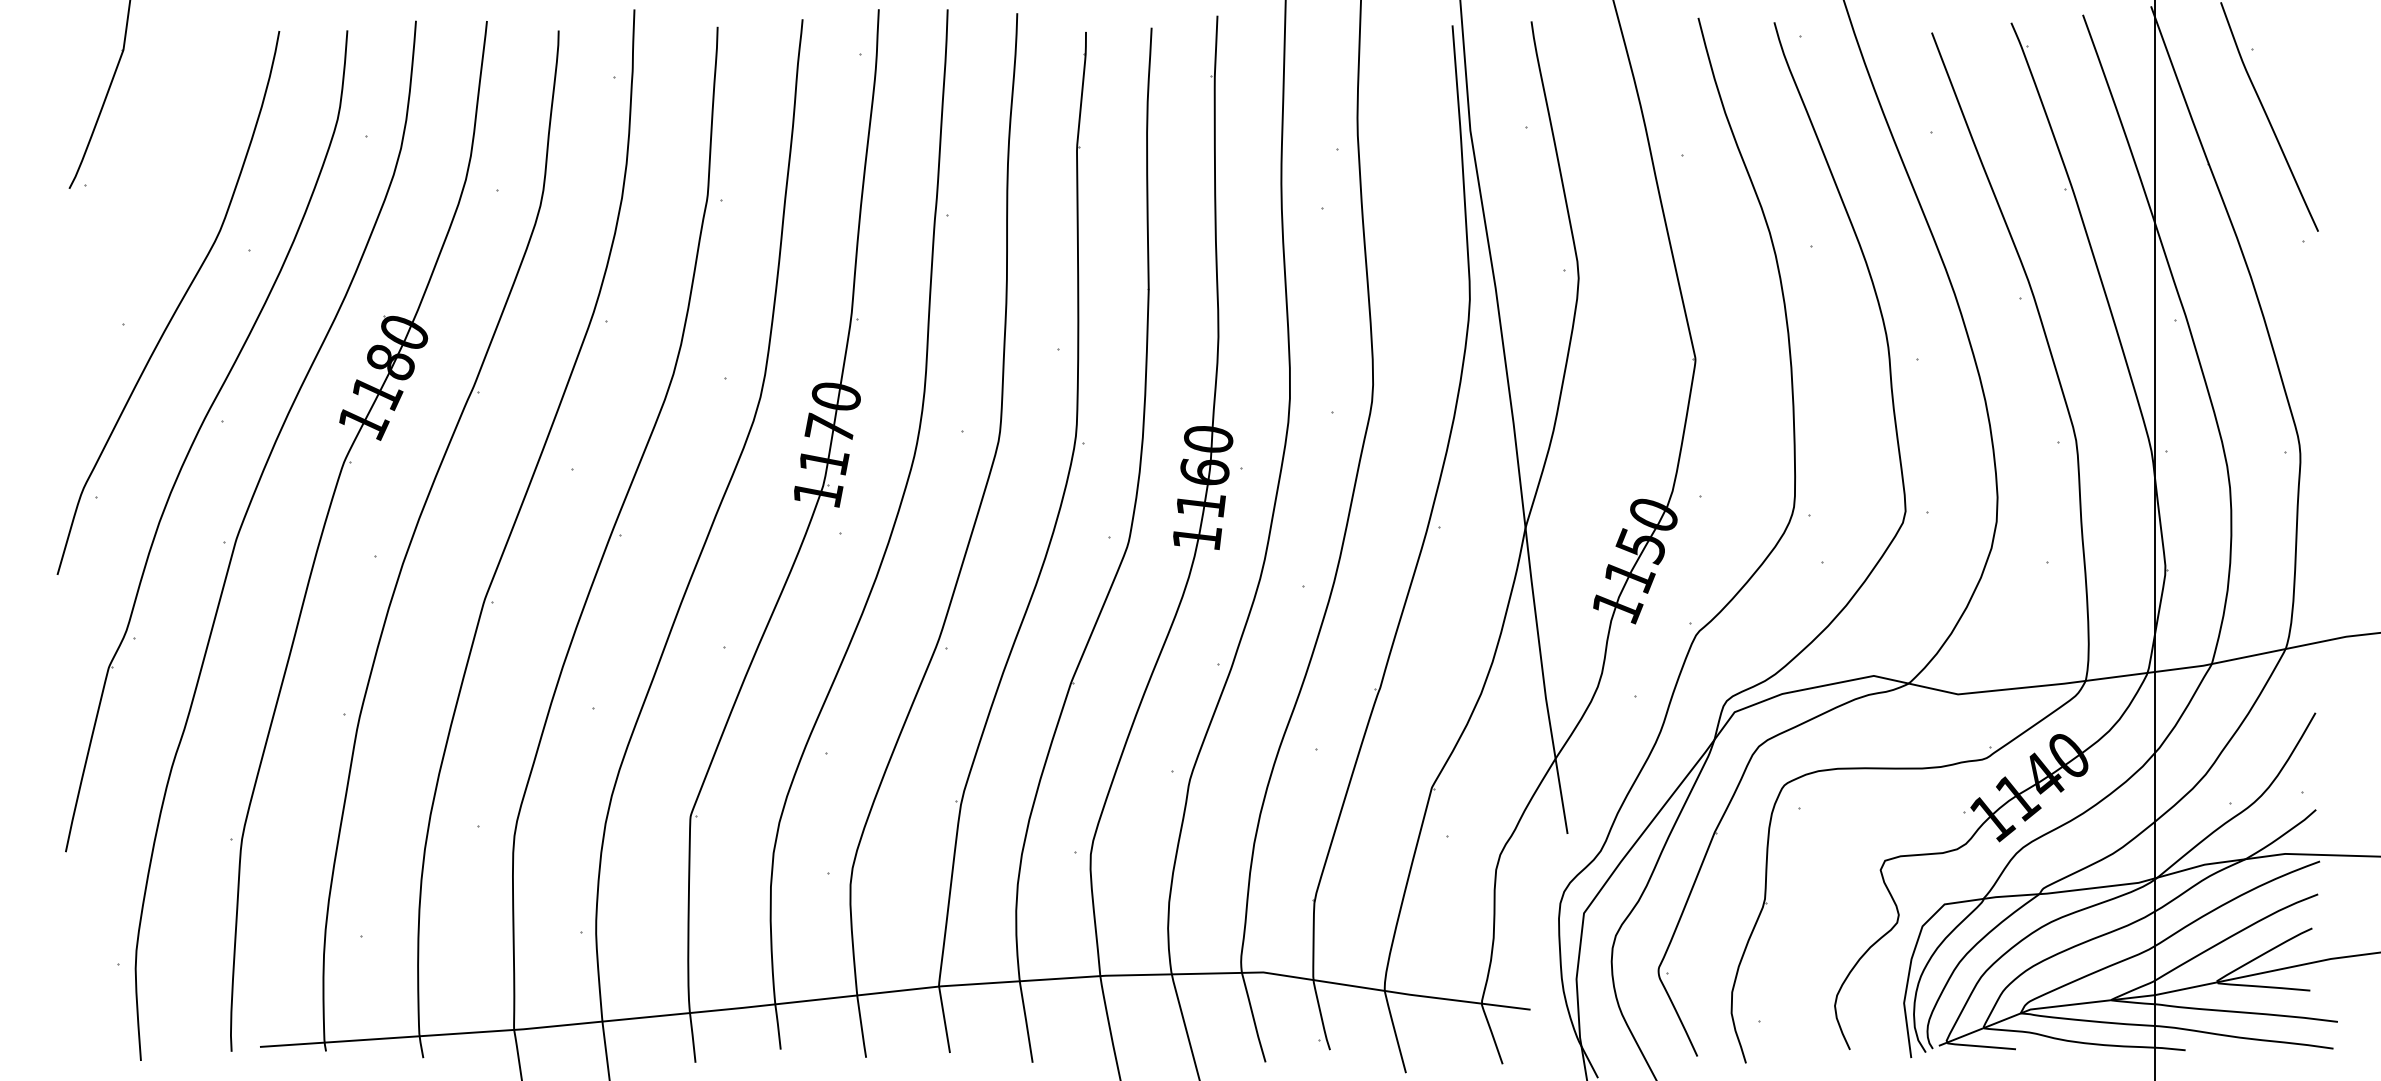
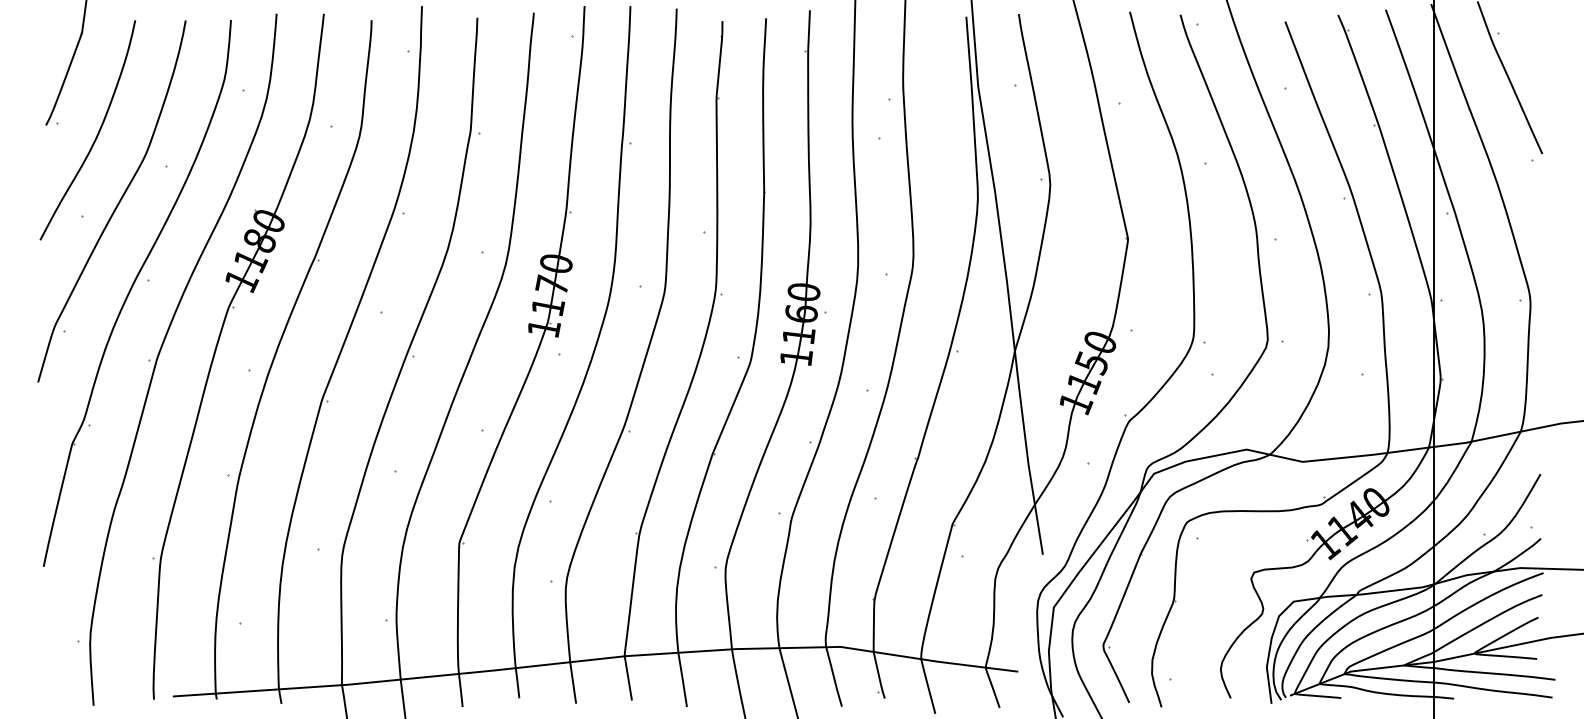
curve: (146, 199) -> (97, 132), added

